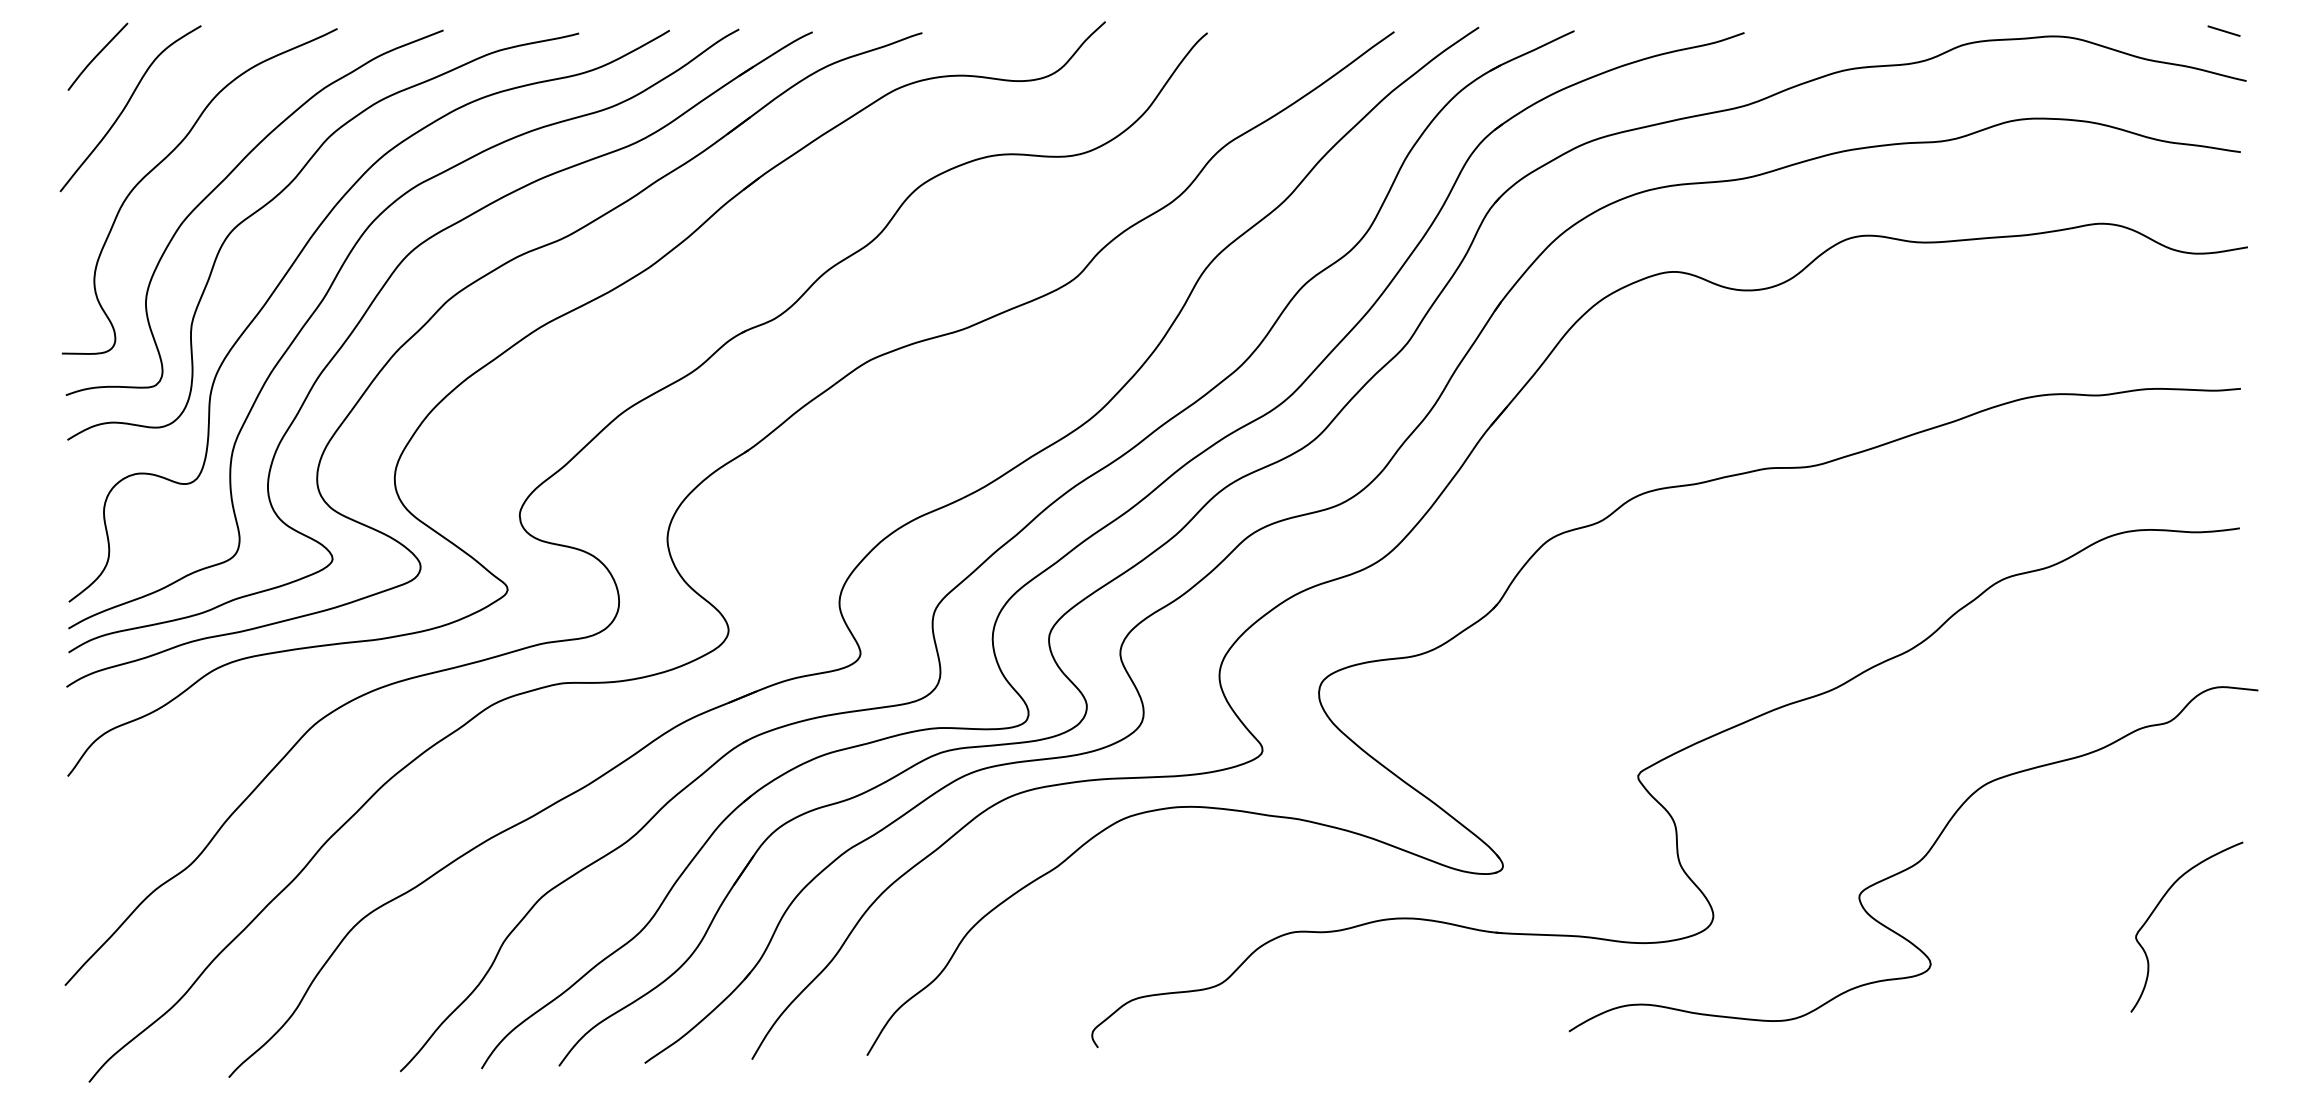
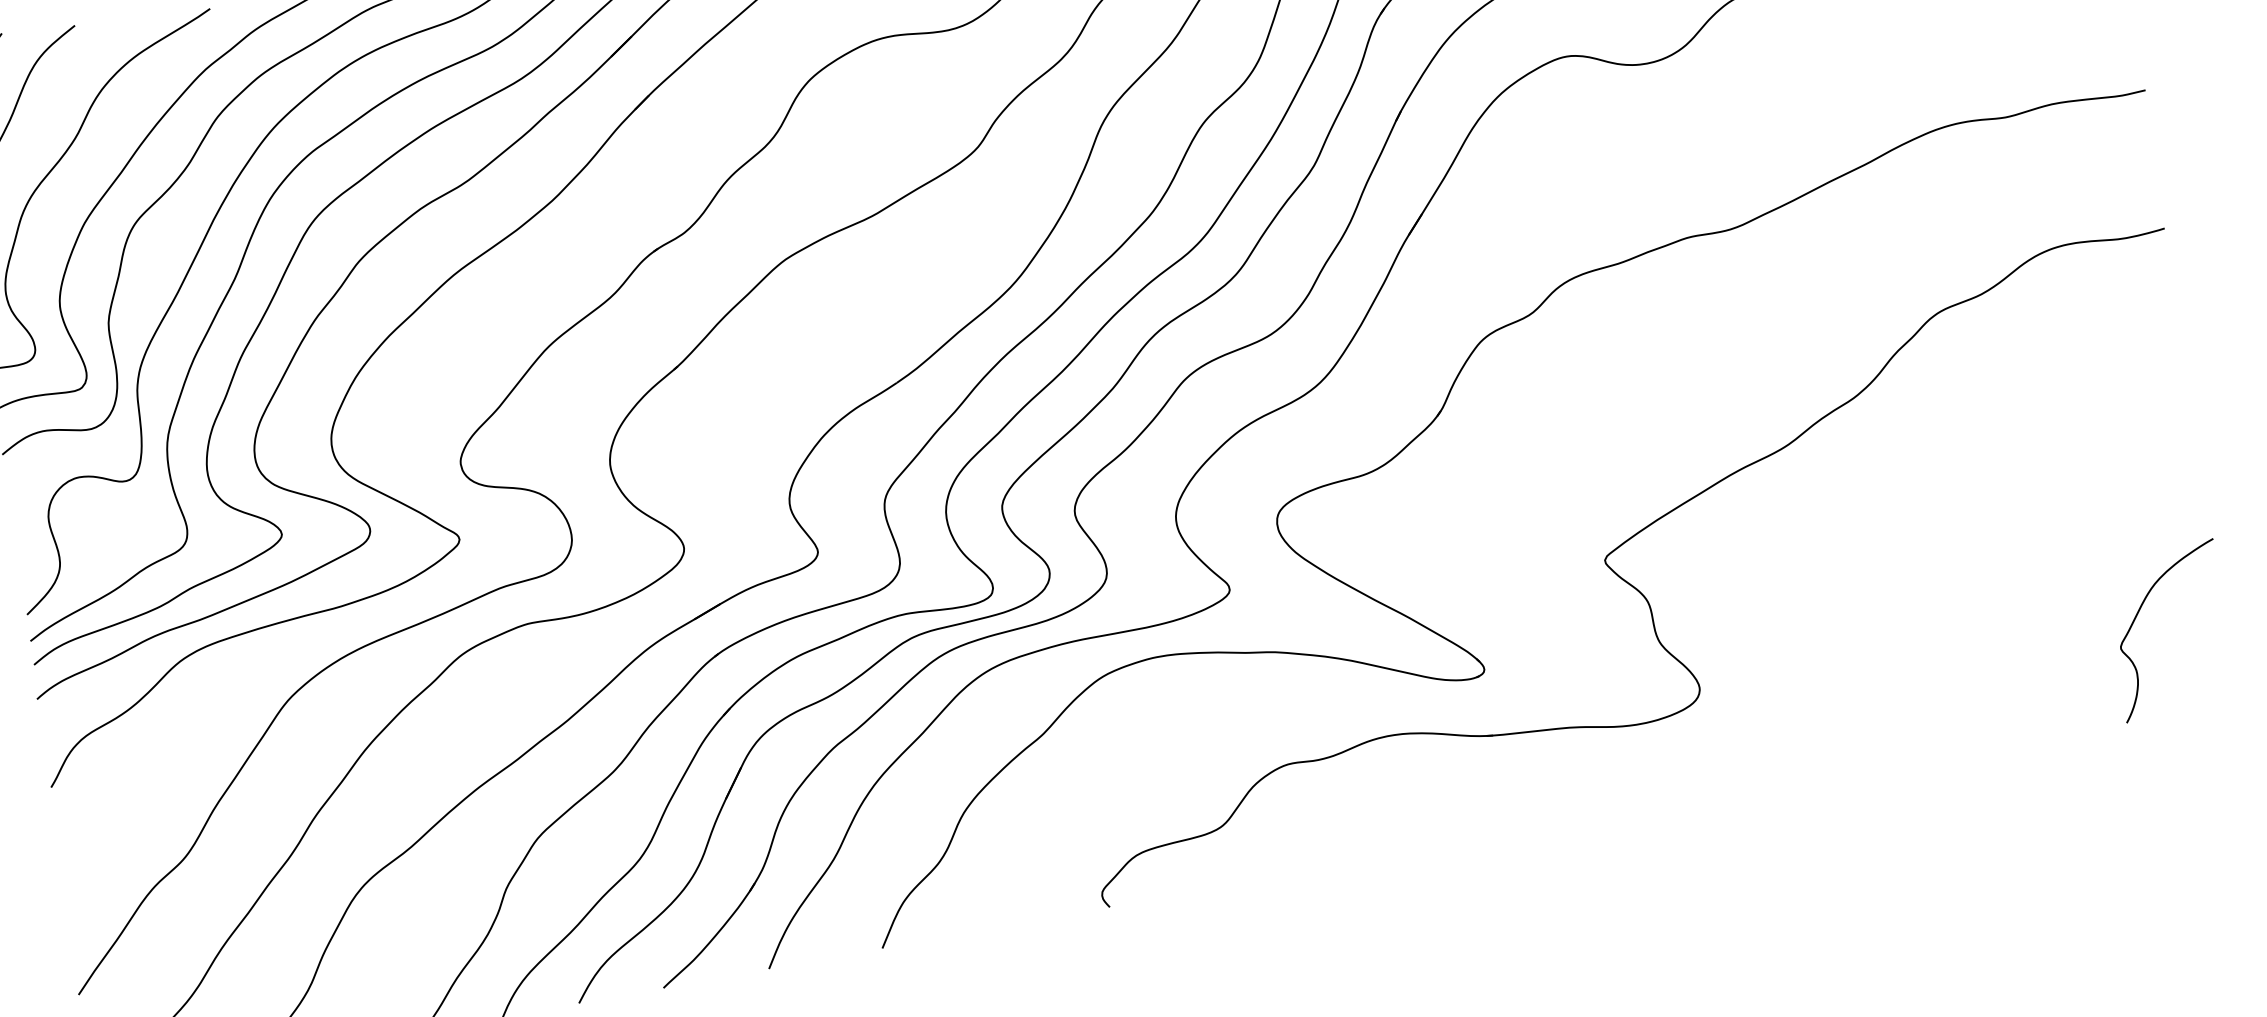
curve: (1914, 863) -> (1891, 607), removed

